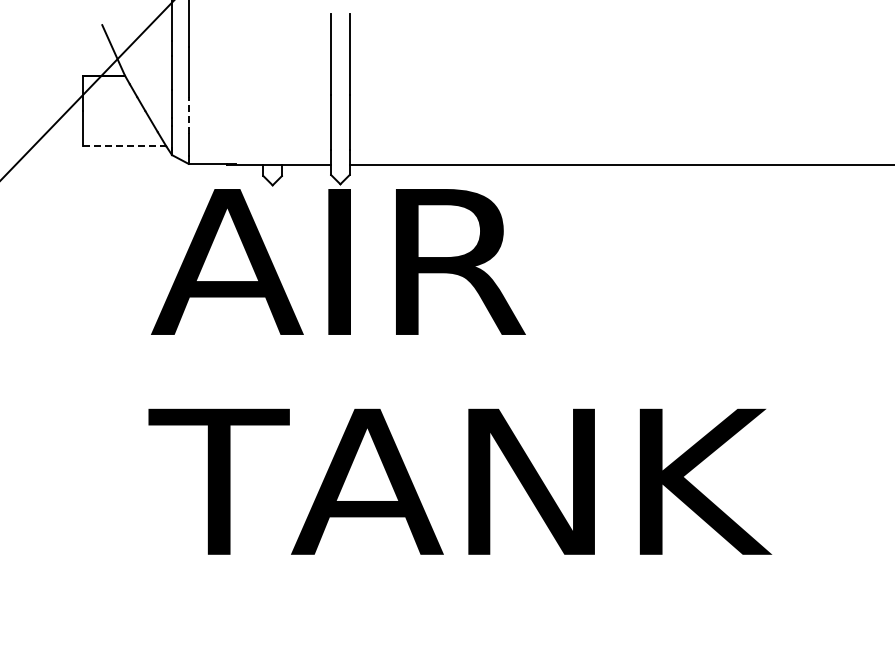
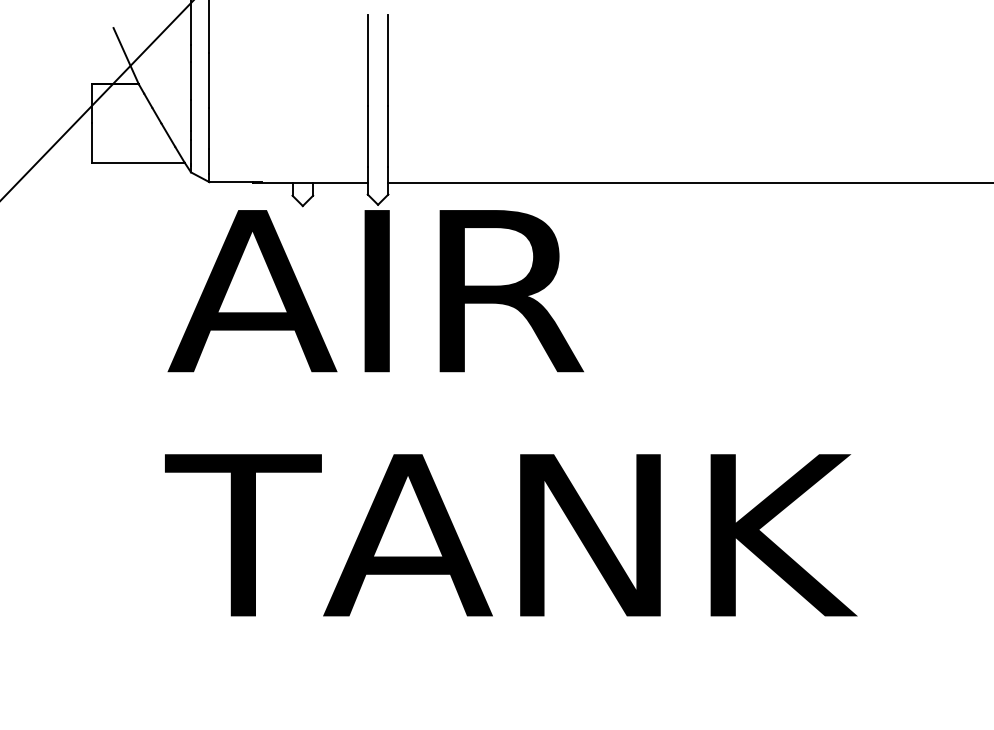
line: (188, 114) -> (209, 127), dashed -> solid
line: (124, 146) -> (138, 162), dashed -> solid

